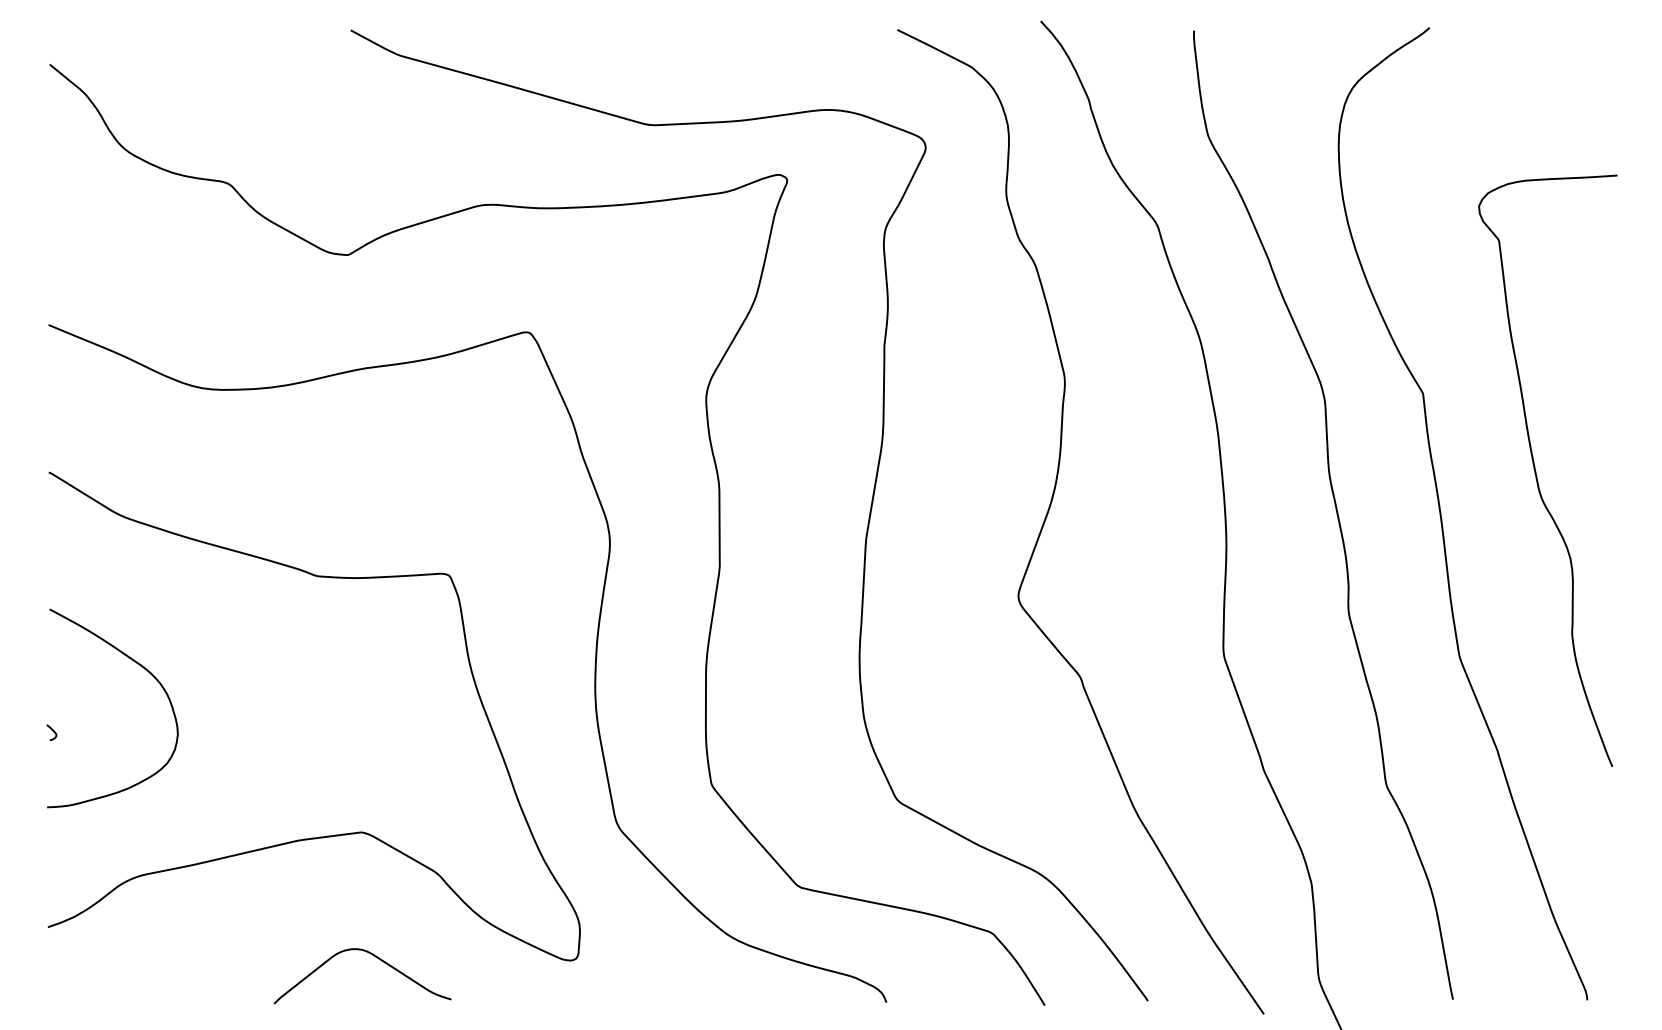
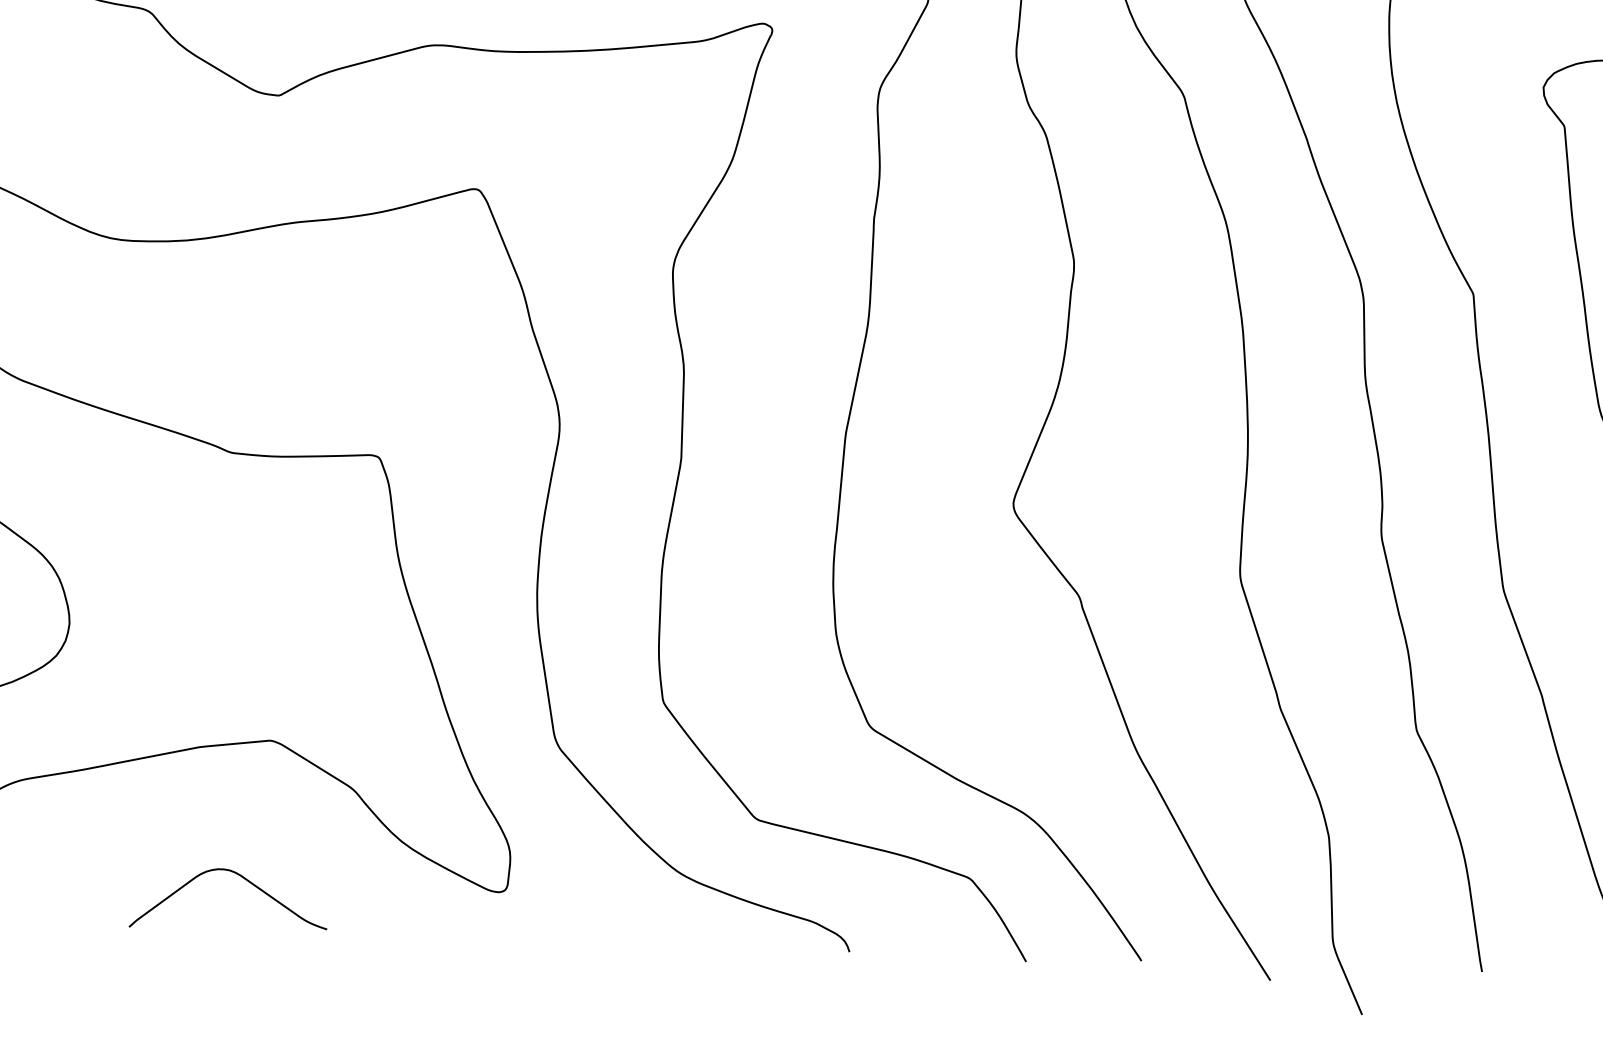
curve: (375, 957) -> (244, 879), moved

